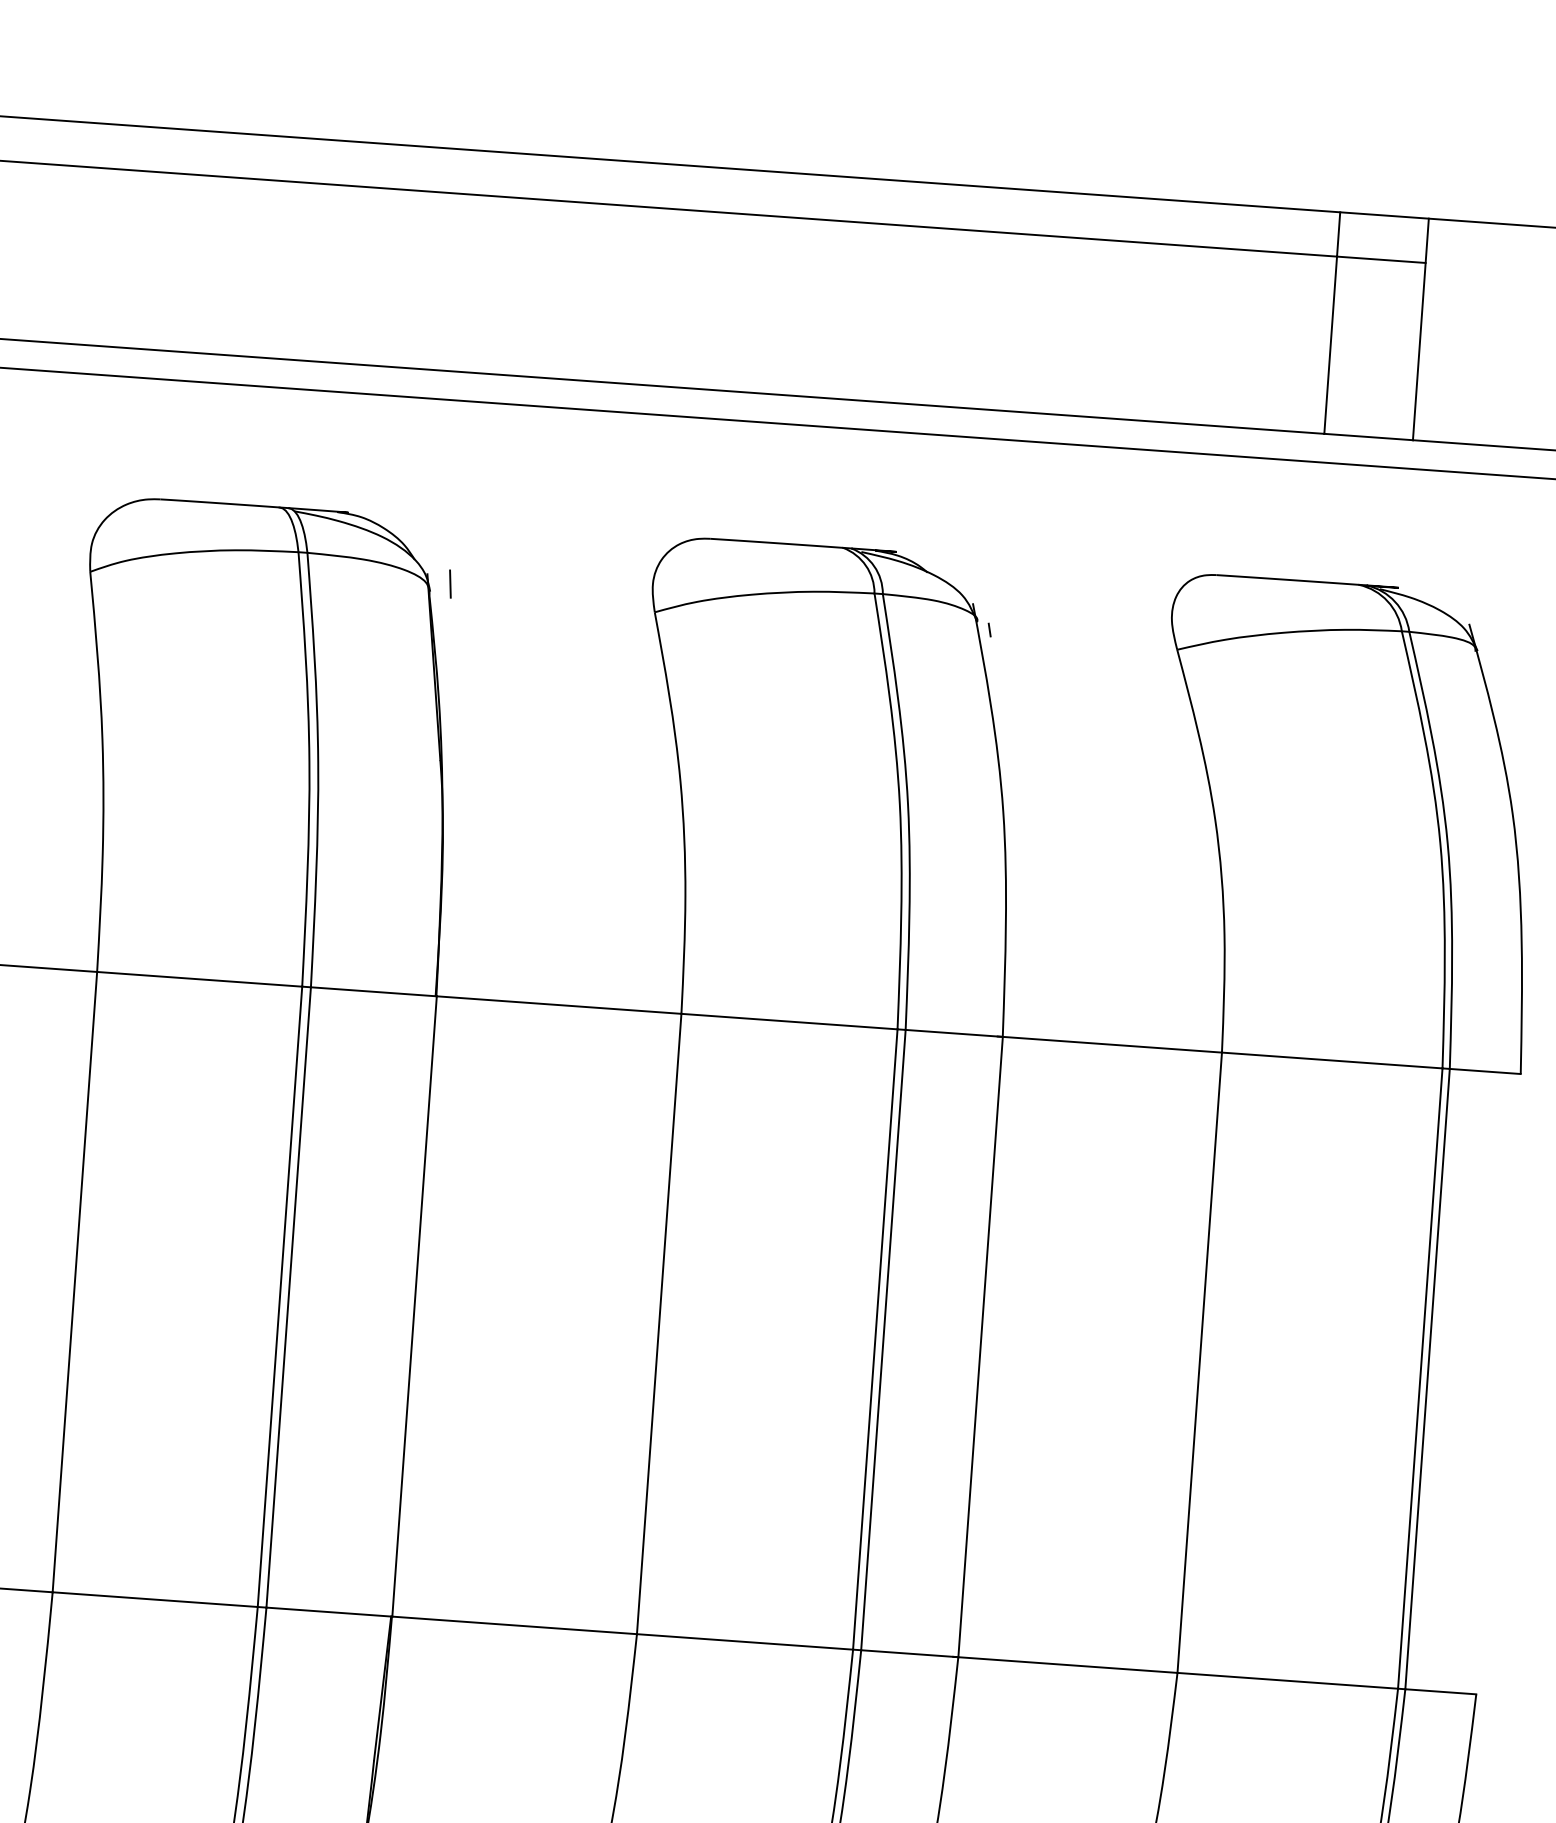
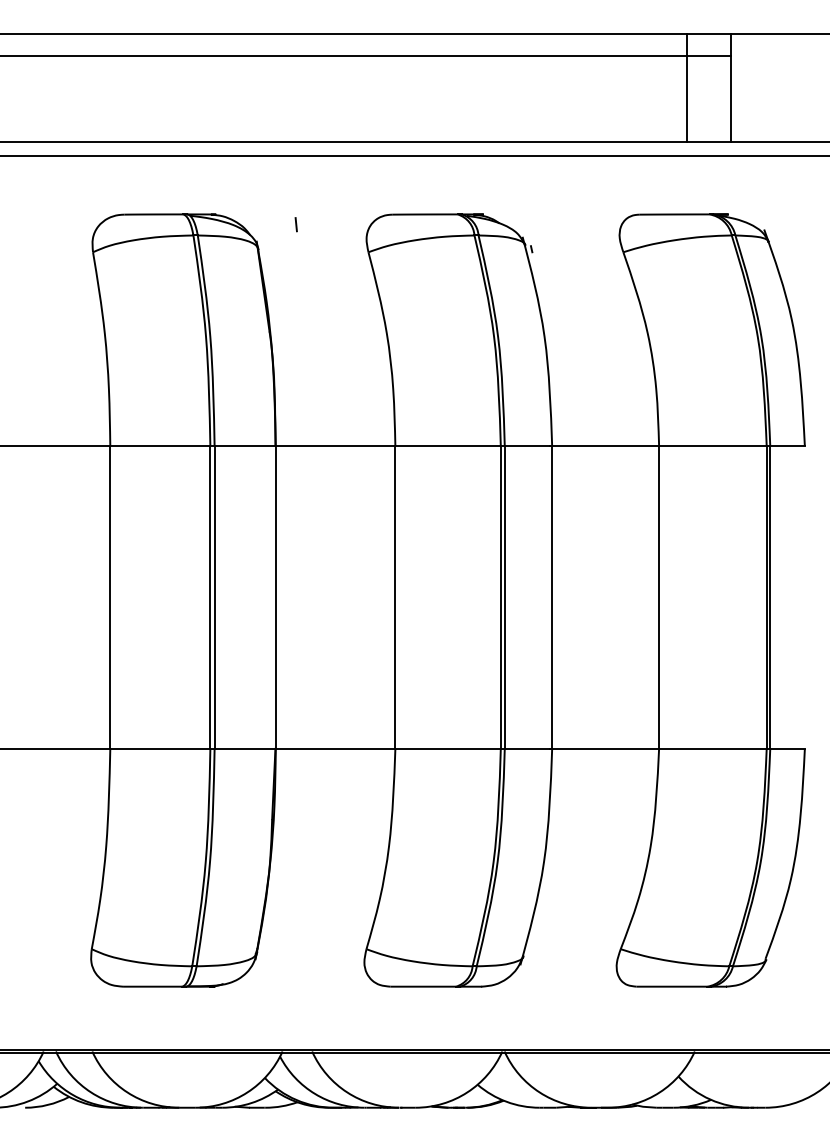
line: (448, 583) -> (295, 224), moved

